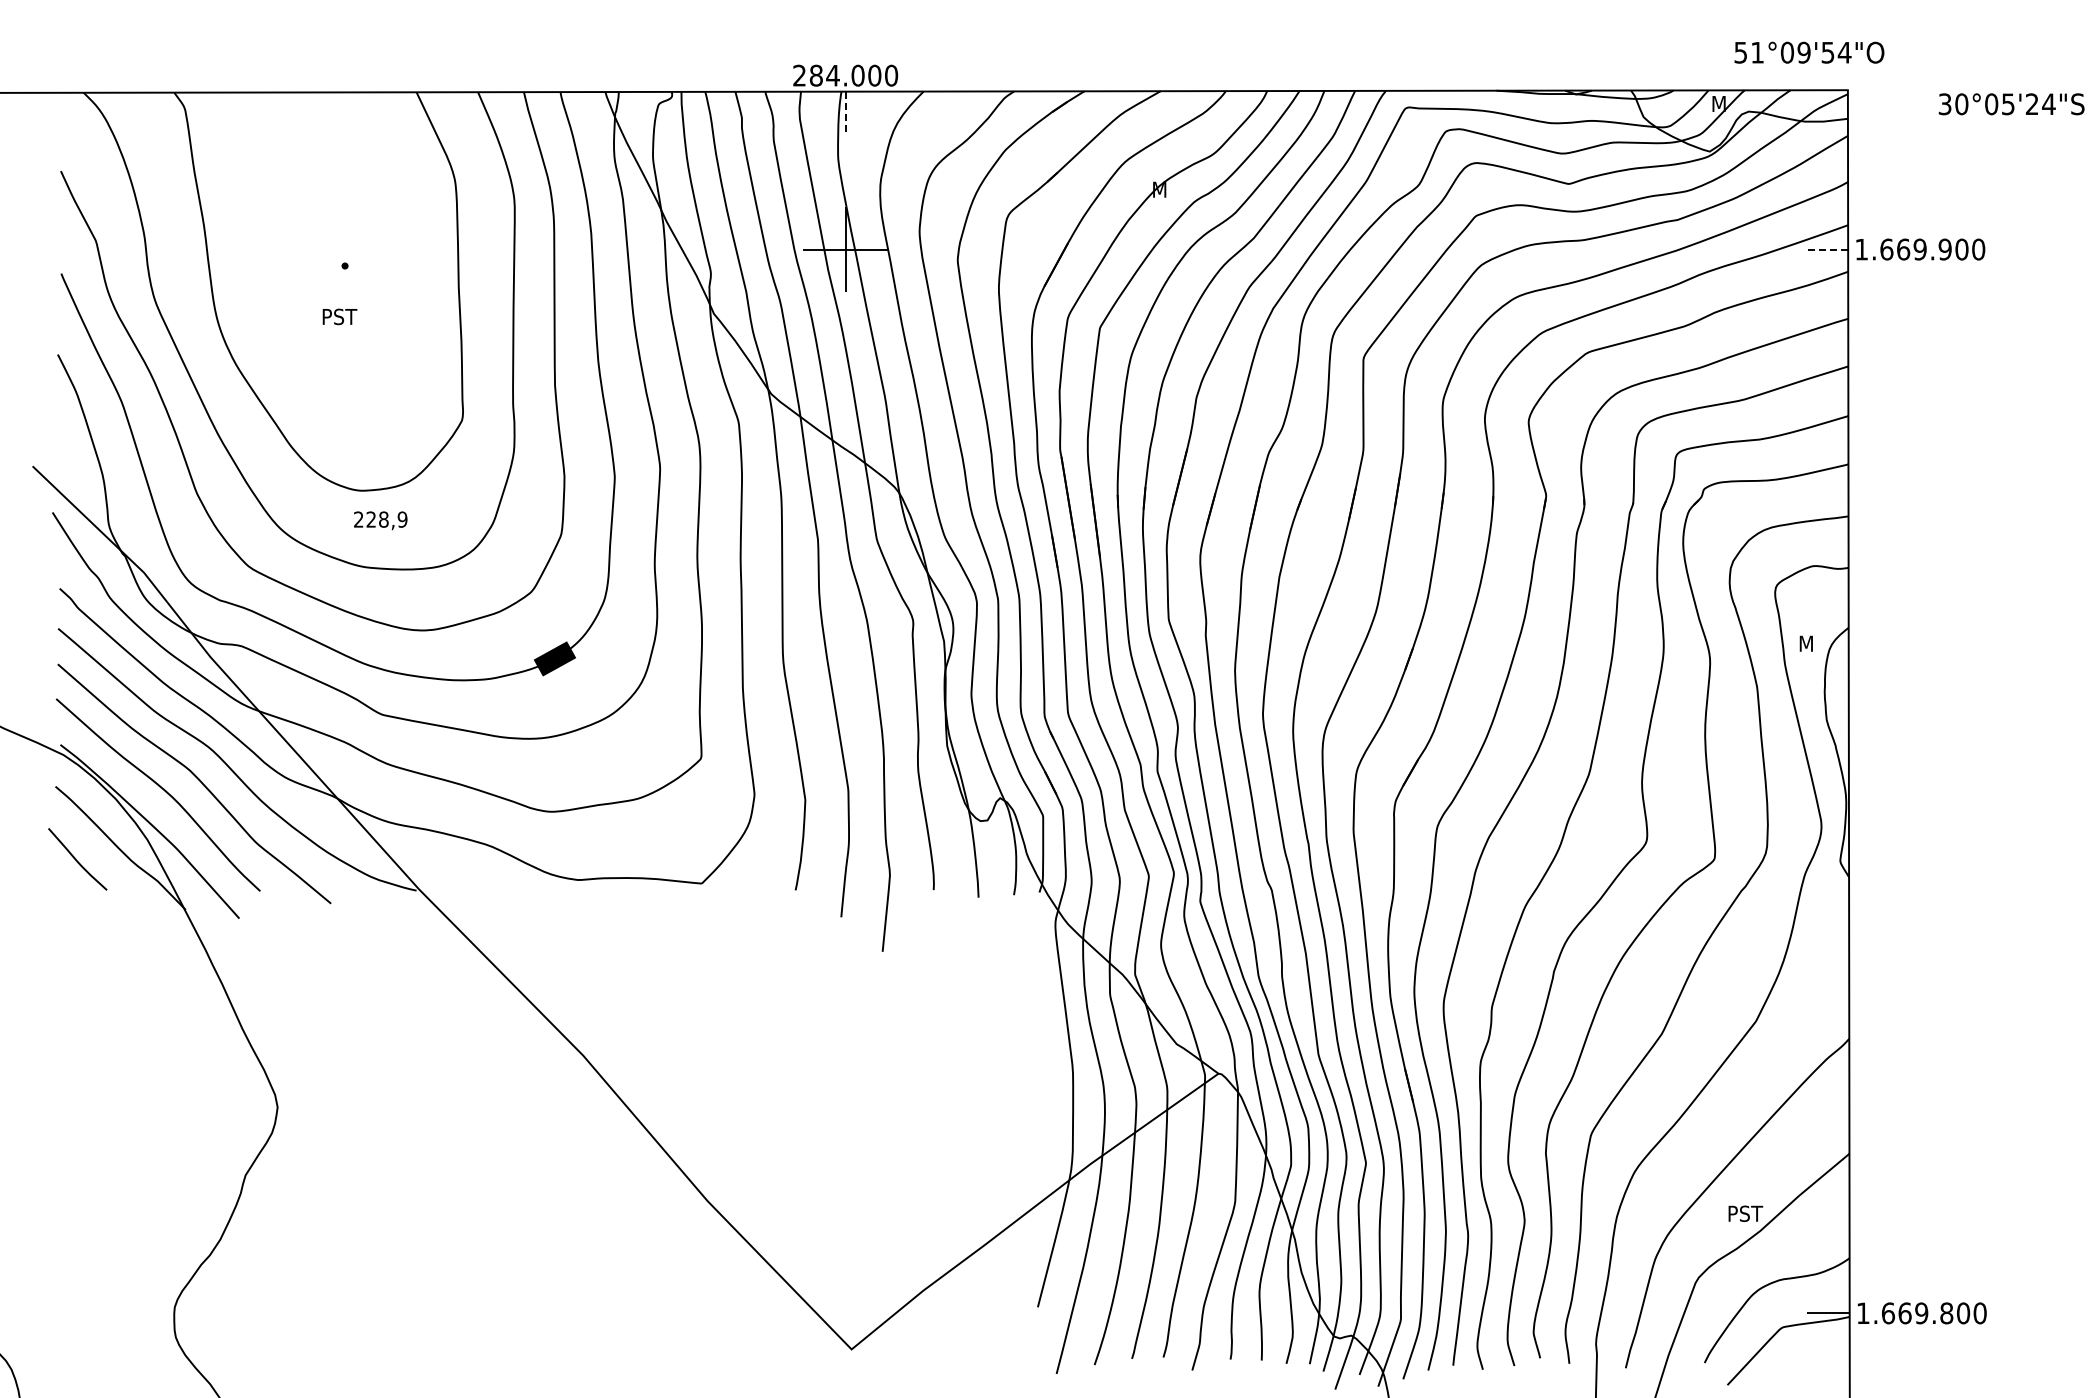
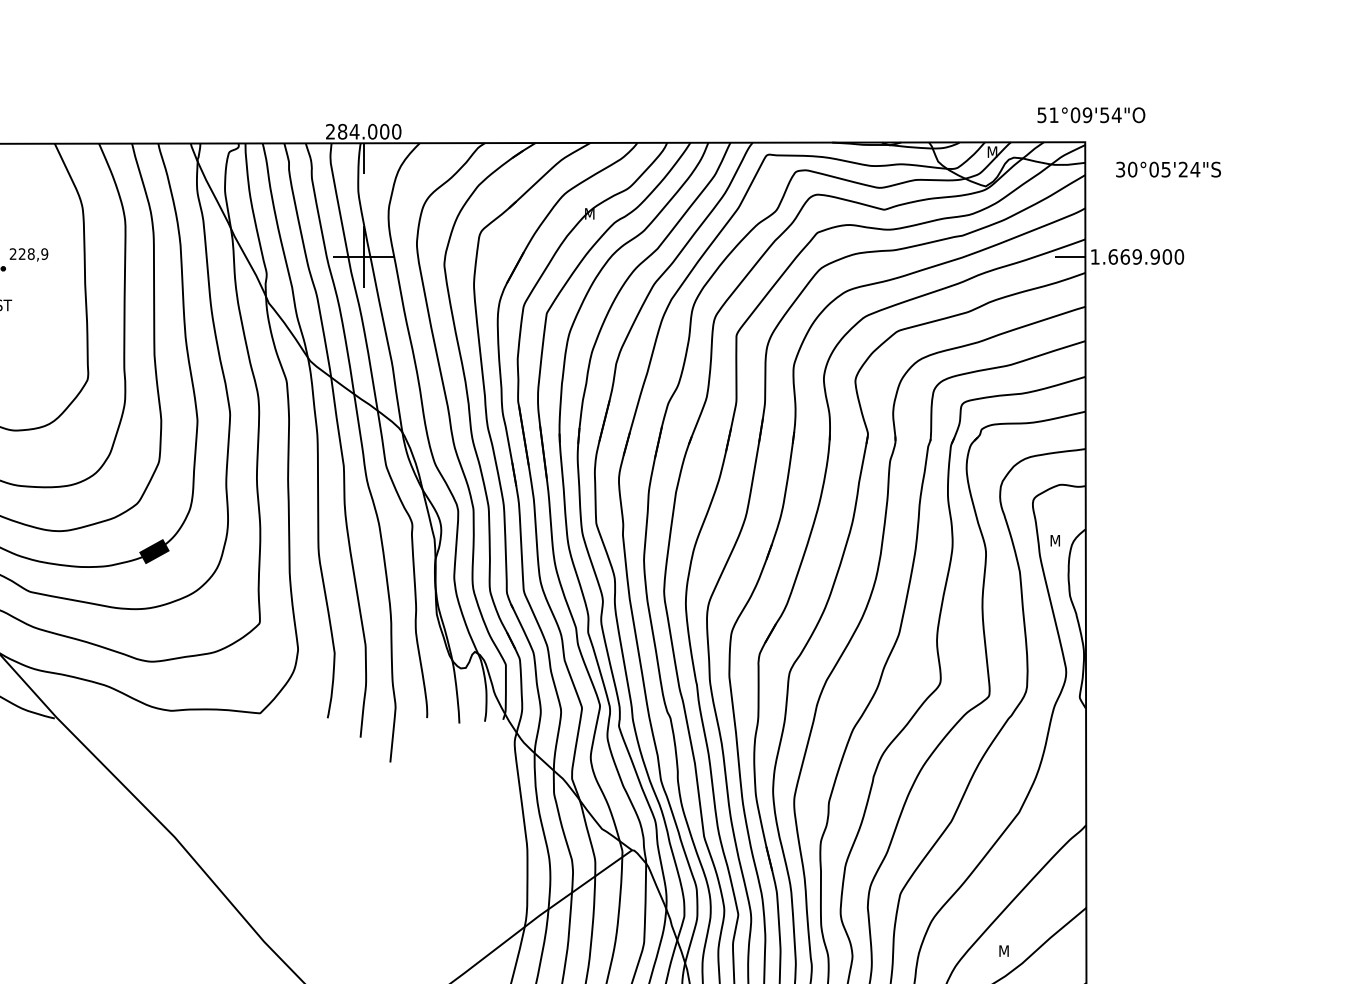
text: (1809, 52) -> (1091, 115), moved
text: (2011, 104) -> (1168, 169), moved
line: (845, 113) -> (363, 159), dashed -> solid
line: (1826, 249) -> (1069, 256), dashed -> solid
text: (380, 520) -> (28, 254), moved
text: (1746, 1213) -> (1012, 950), PST -> M

